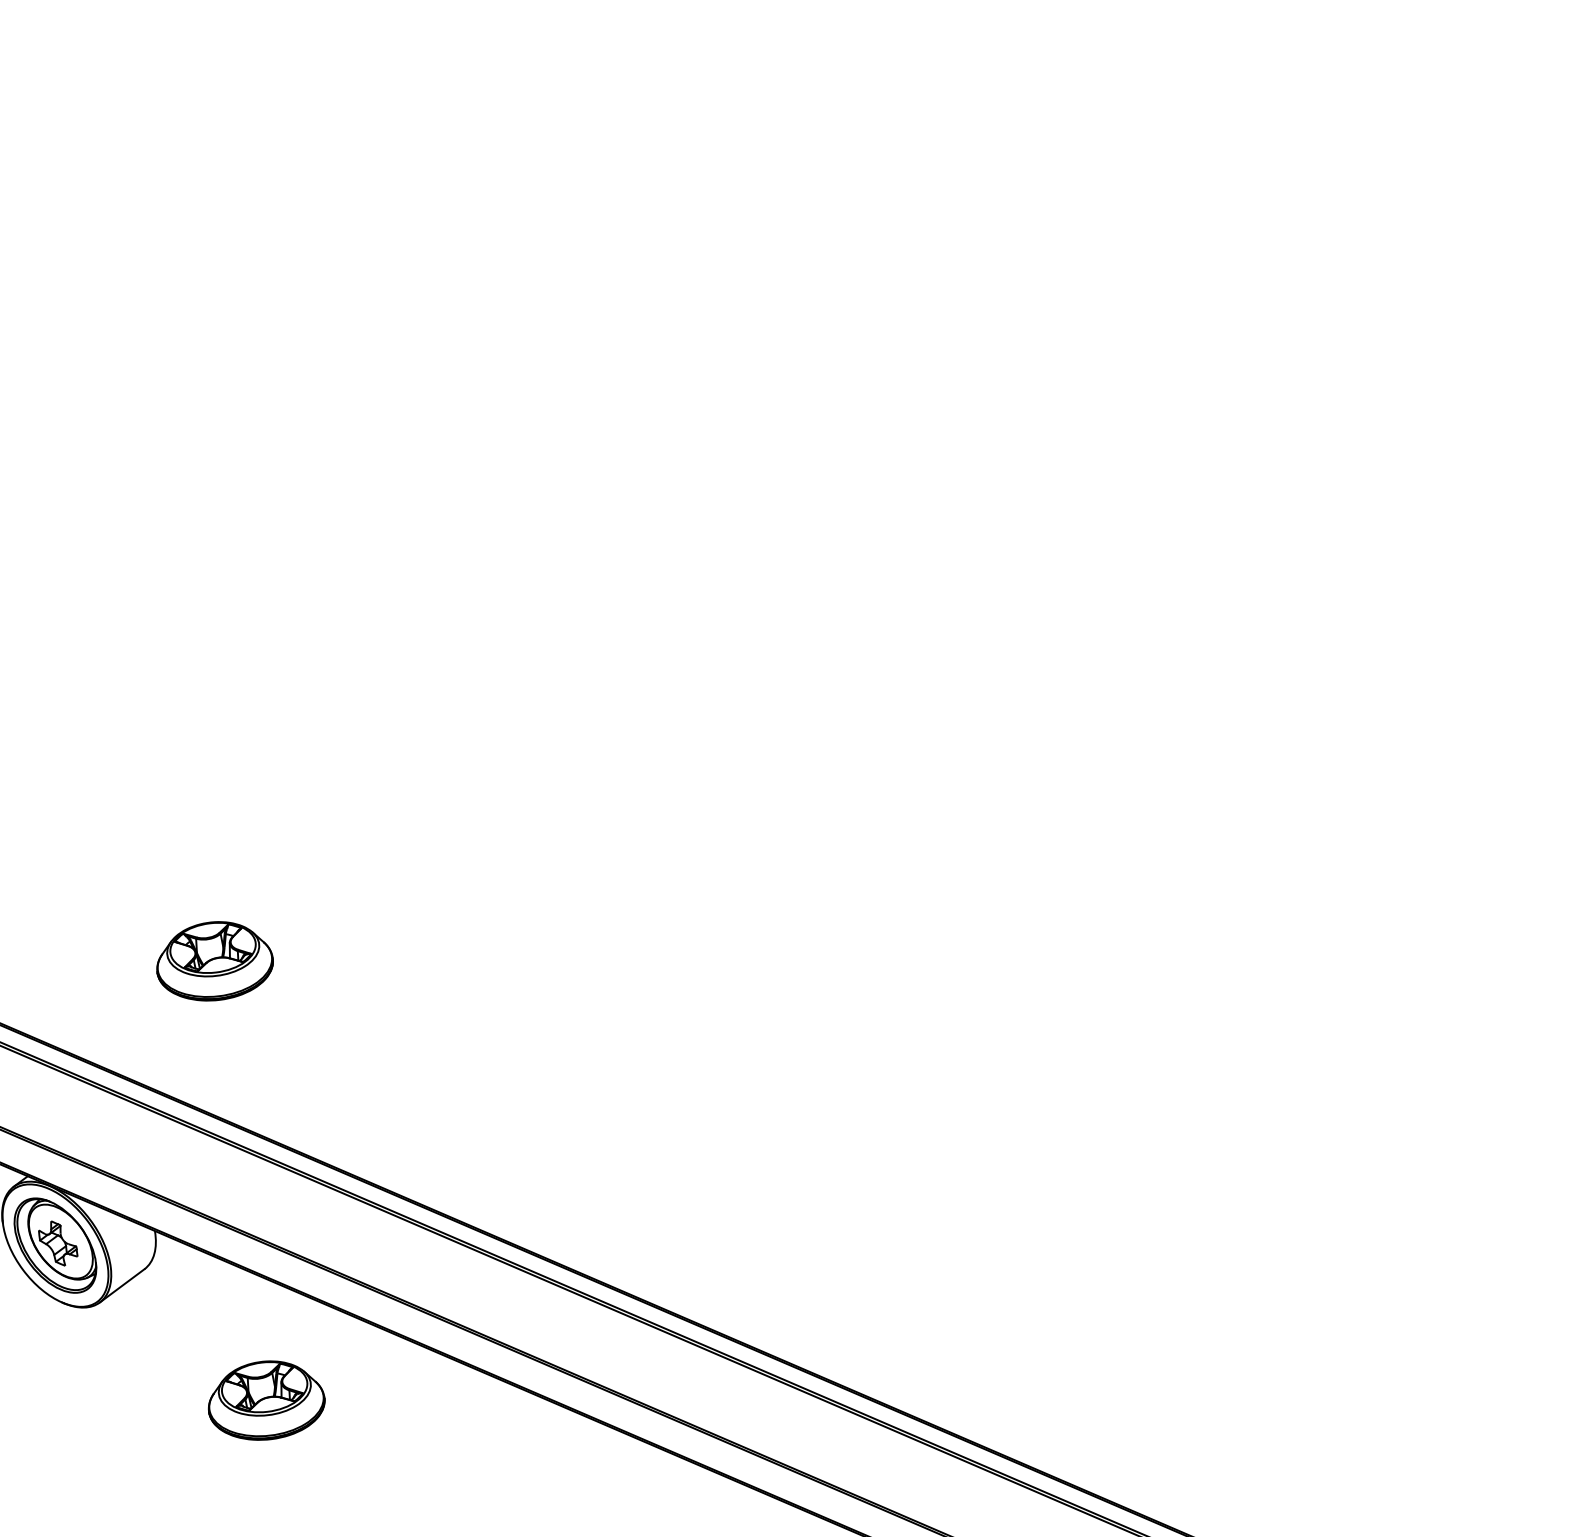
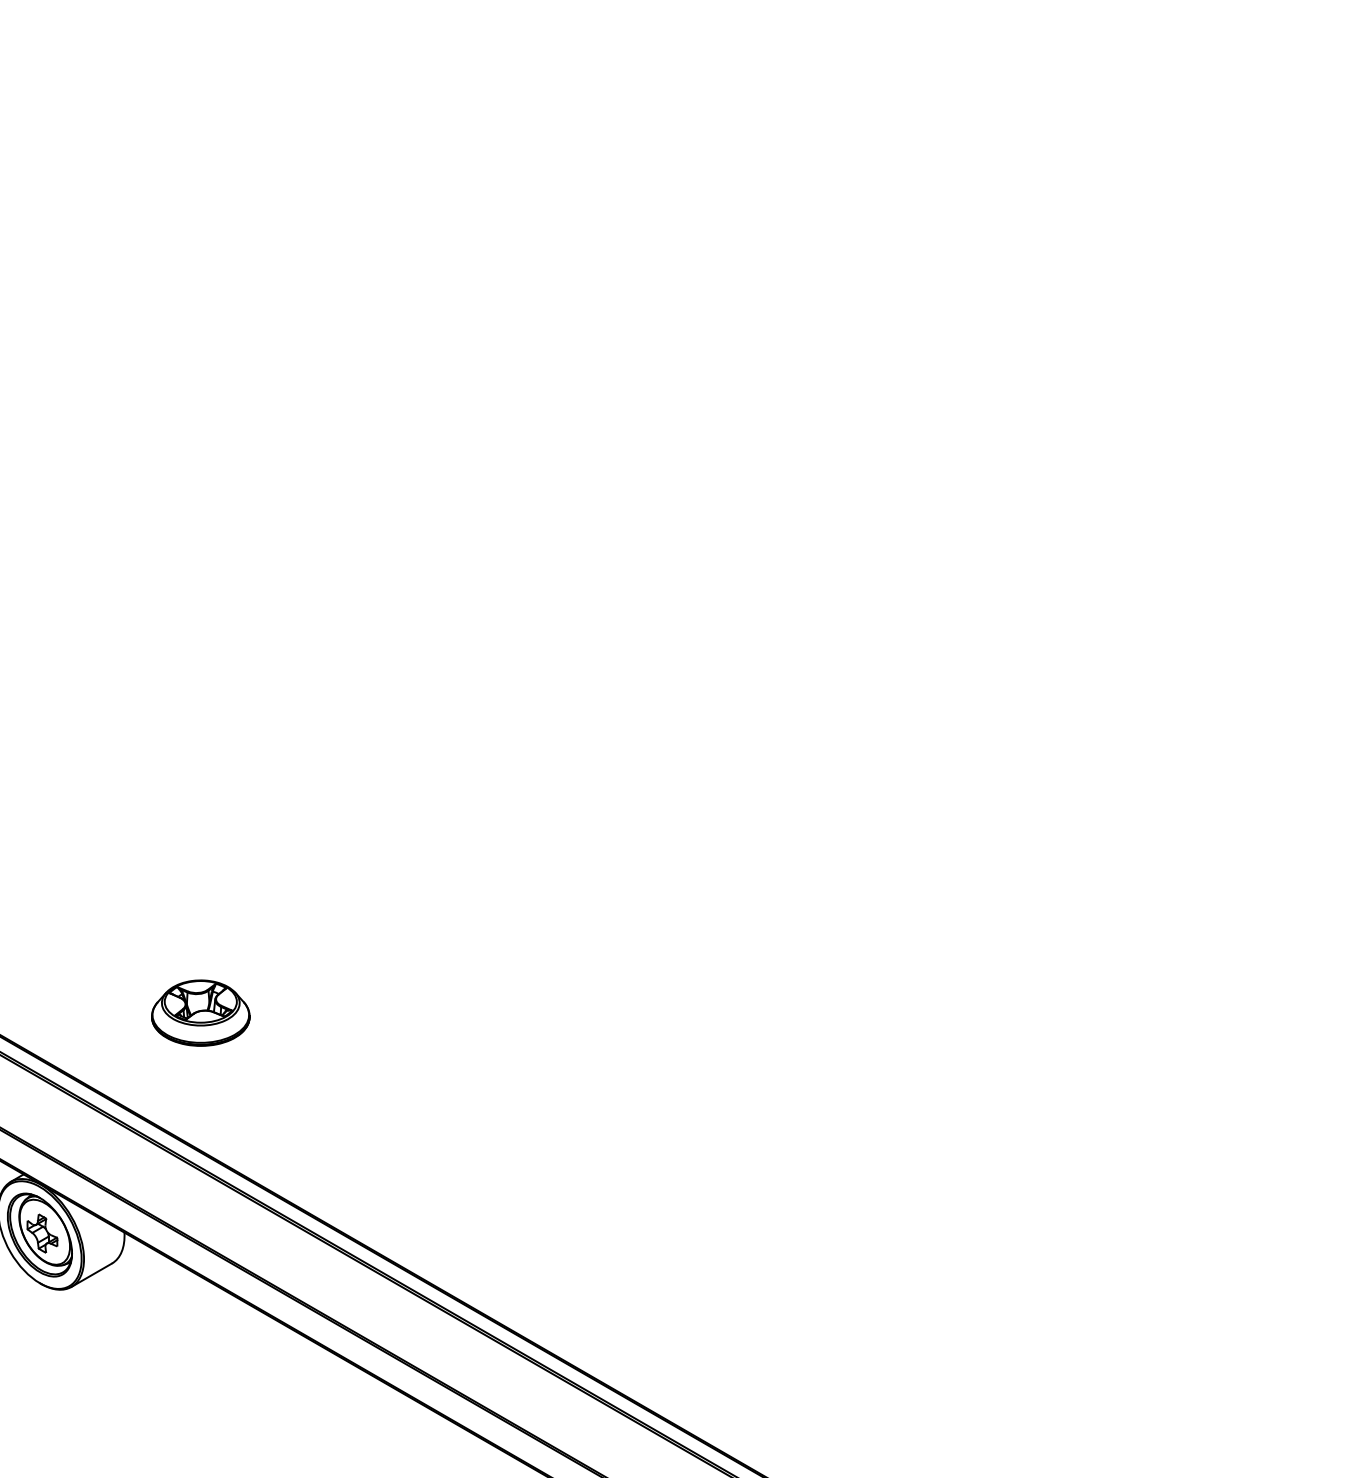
part: (265, 1399) -> (200, 1384), removed

